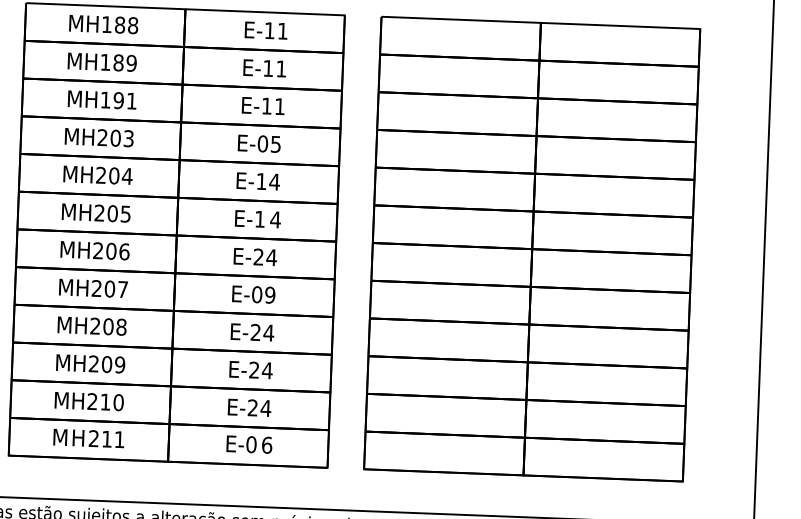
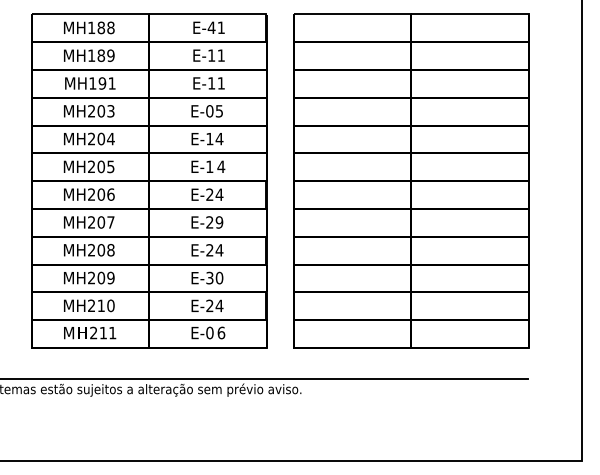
text: (269, 30) -> (211, 27), E-11 -> E-41
text: (256, 294) -> (209, 222), E-09 -> E-29
text: (260, 369) -> (214, 277), E-24 -> E-30

